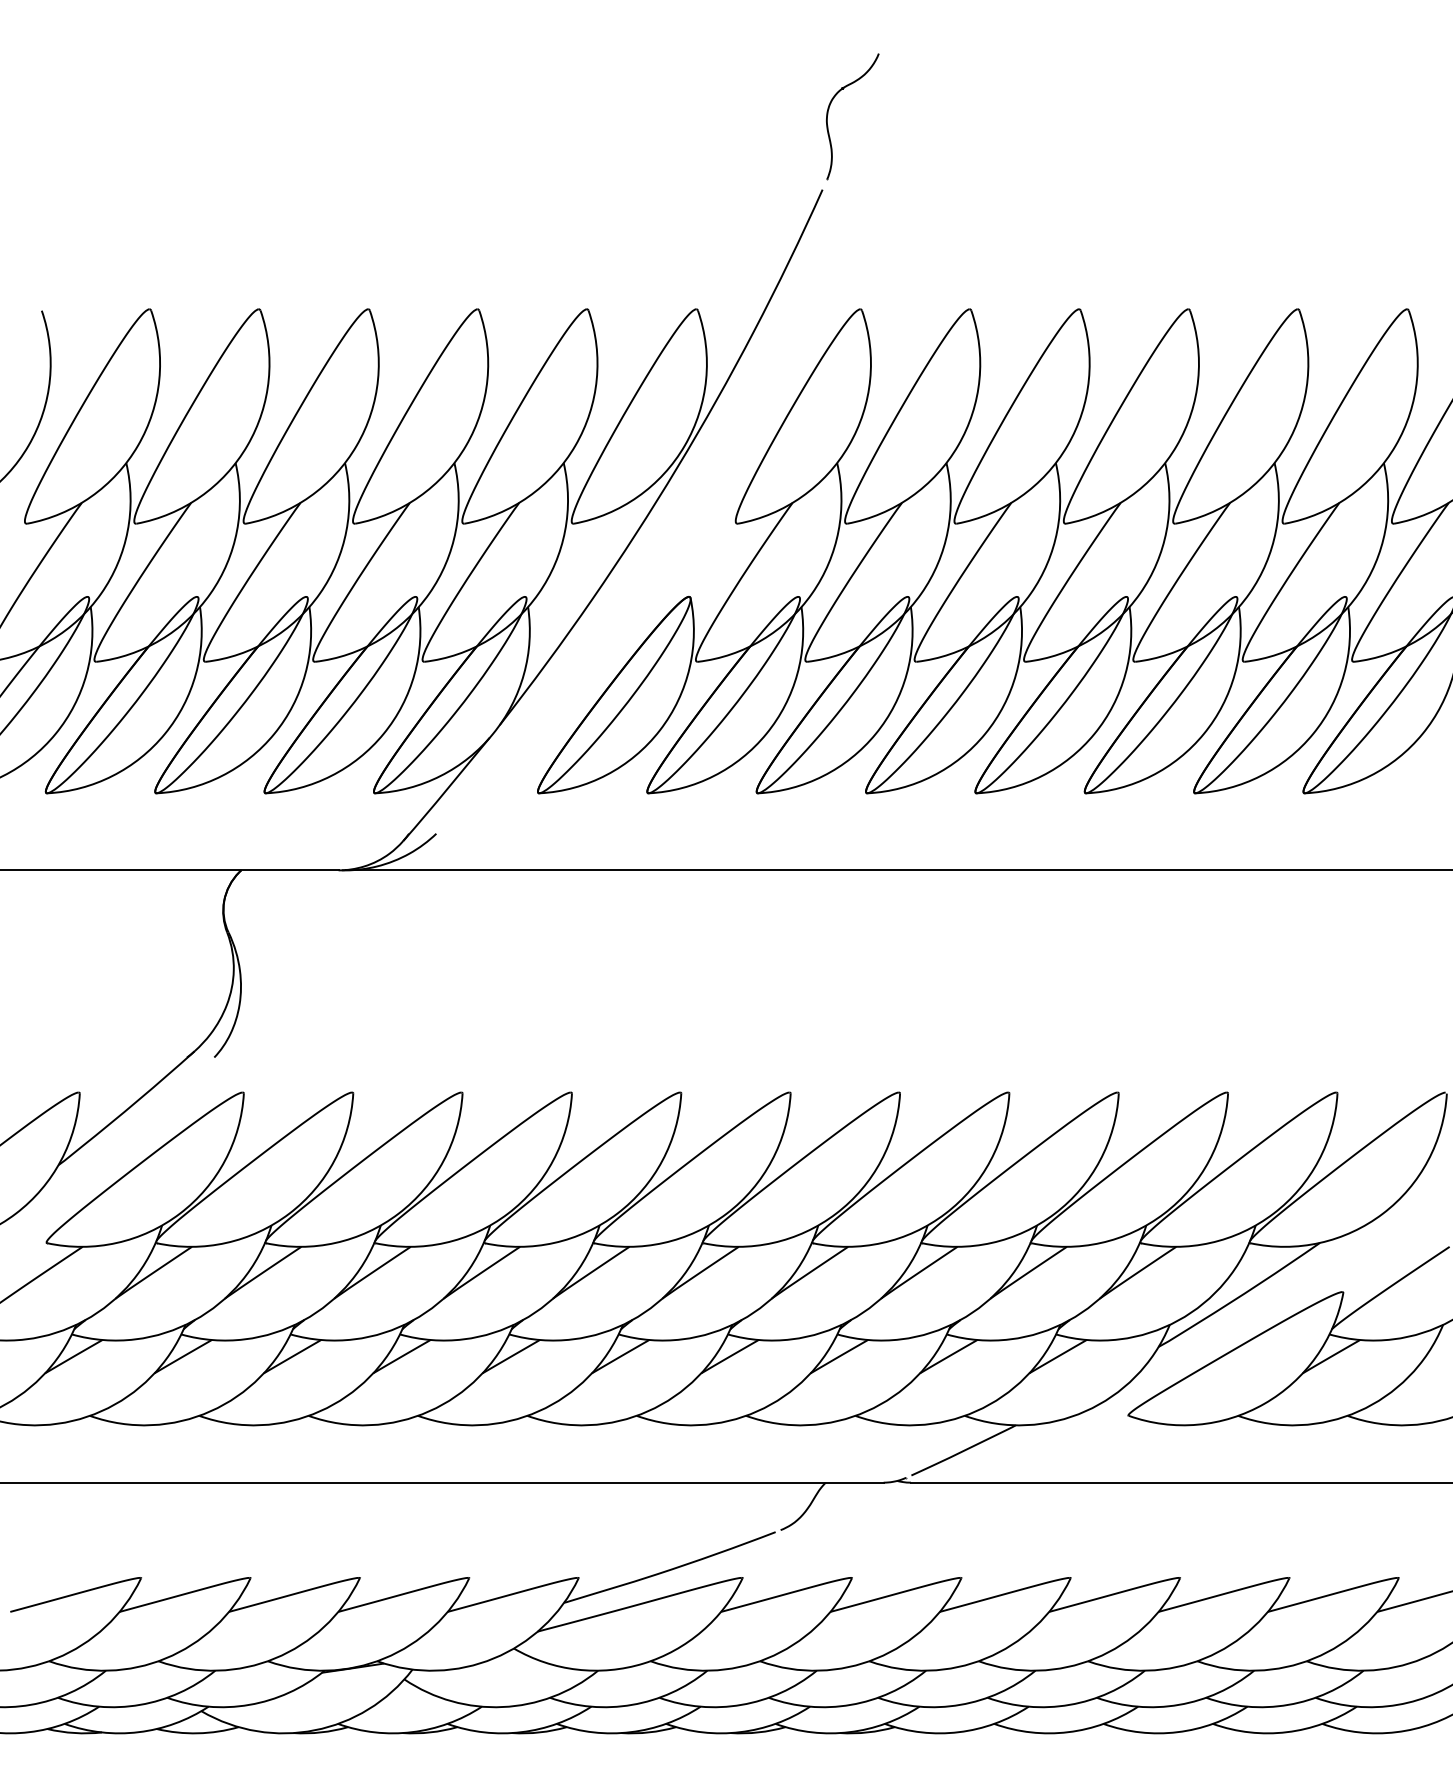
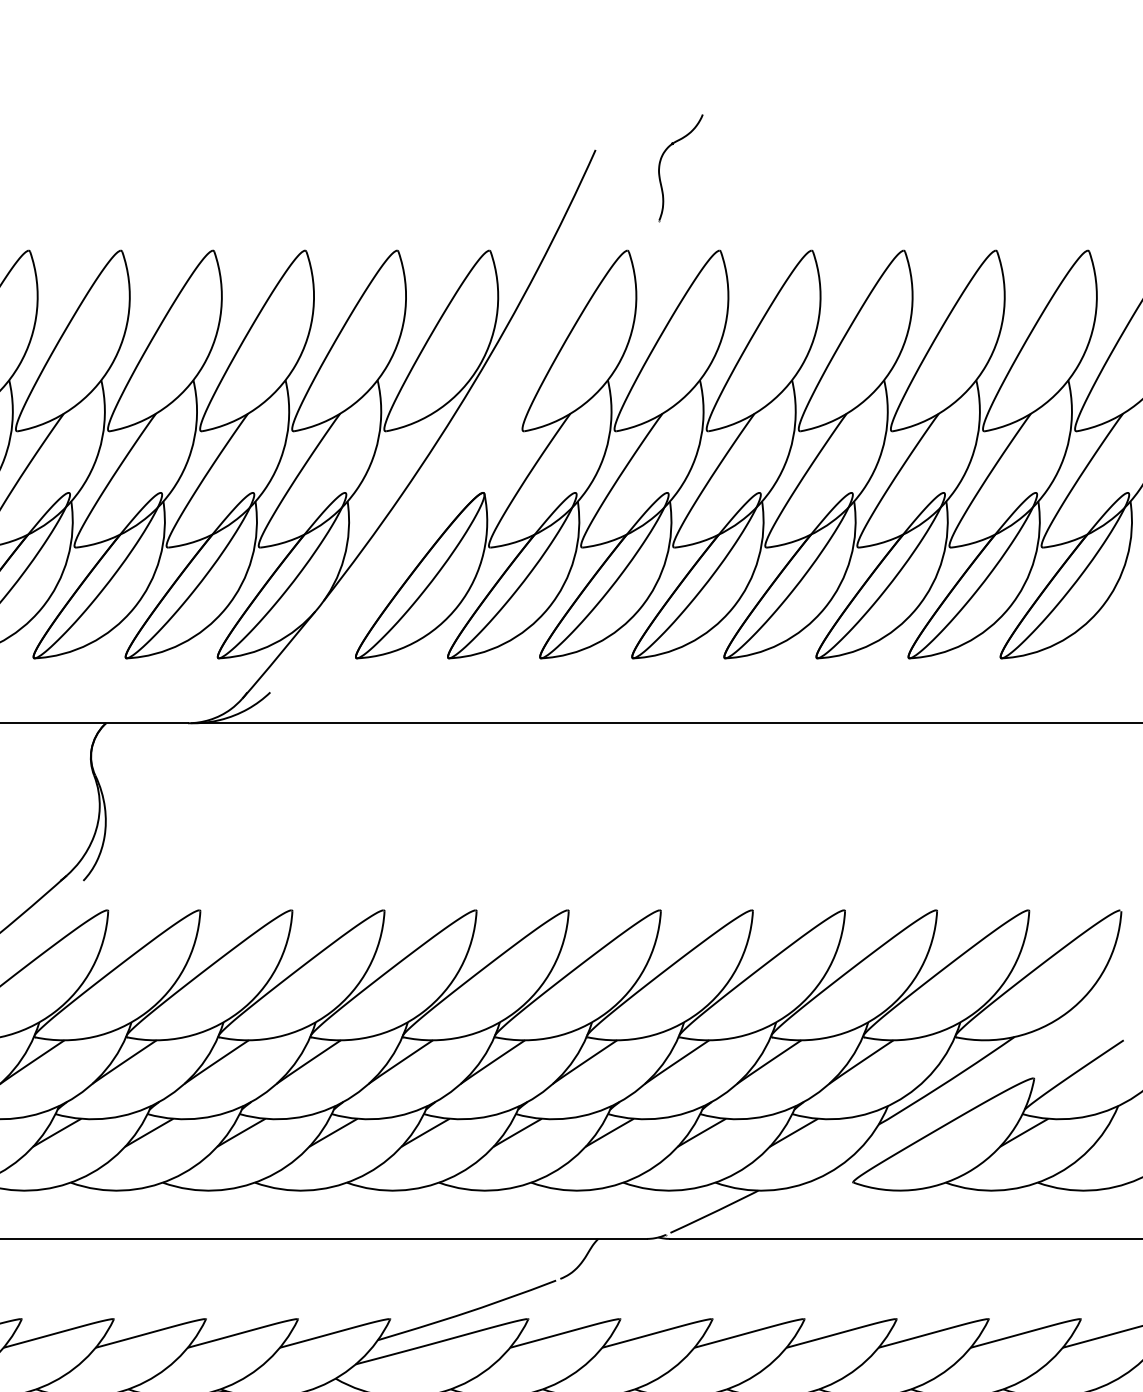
part: (829, 109) -> (661, 161), moved

